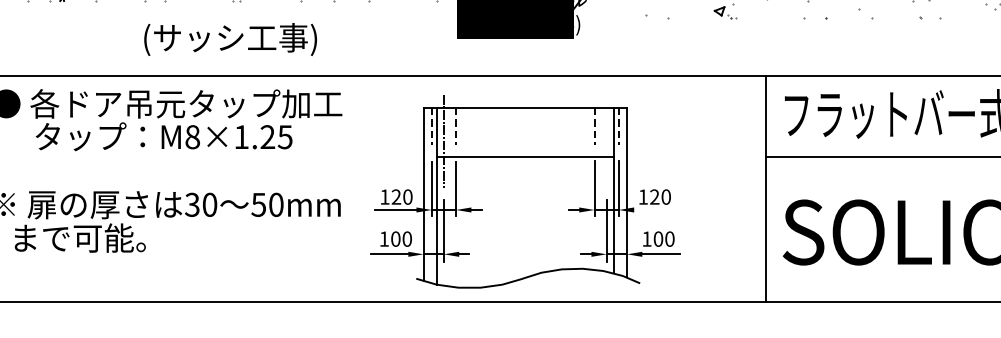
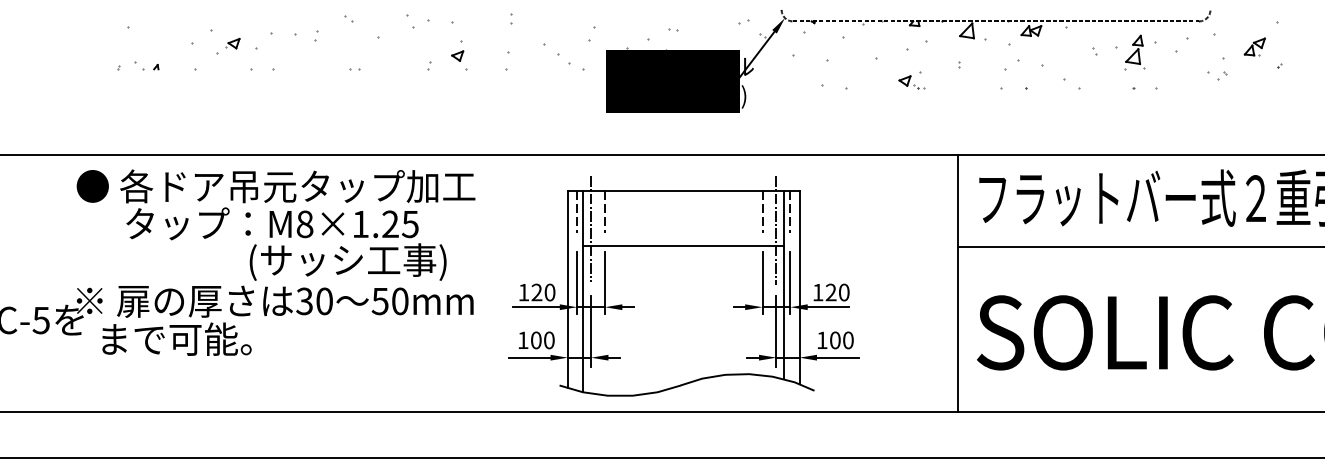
text: (230, 38) -> (347, 261), moved
line: (606, 142) -> (776, 230), added
line: (648, 210) -> (824, 307), added

